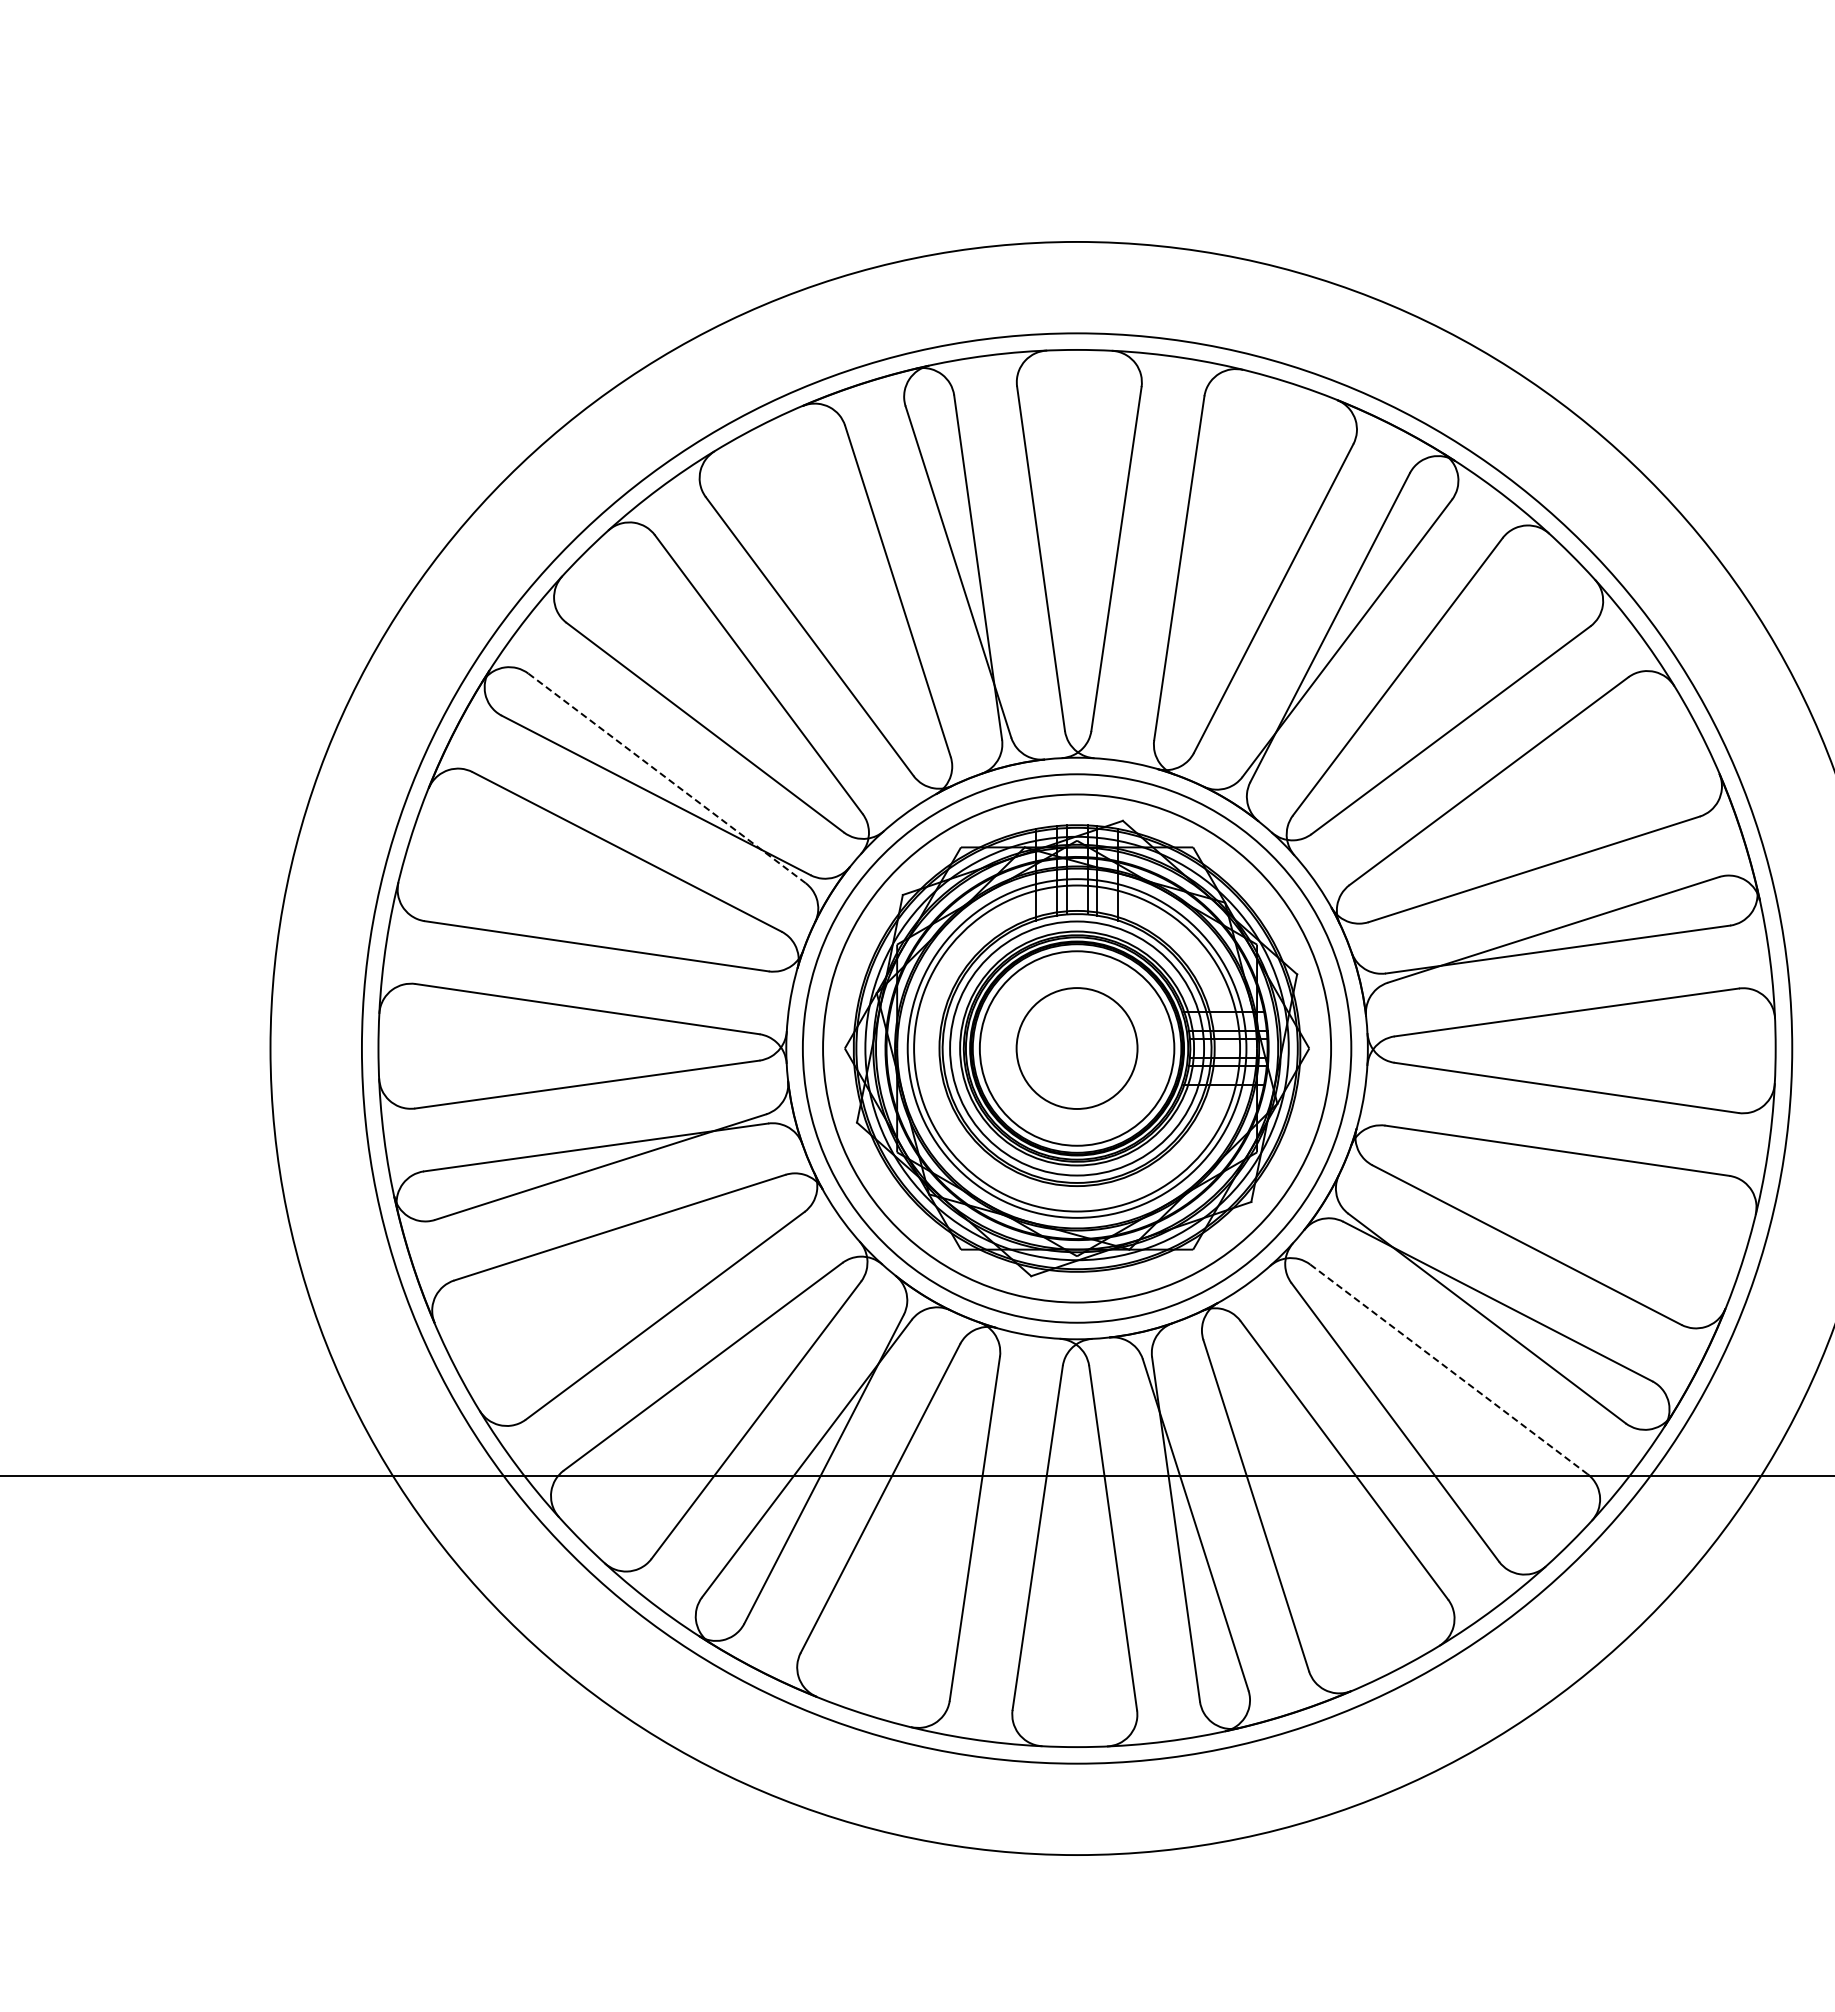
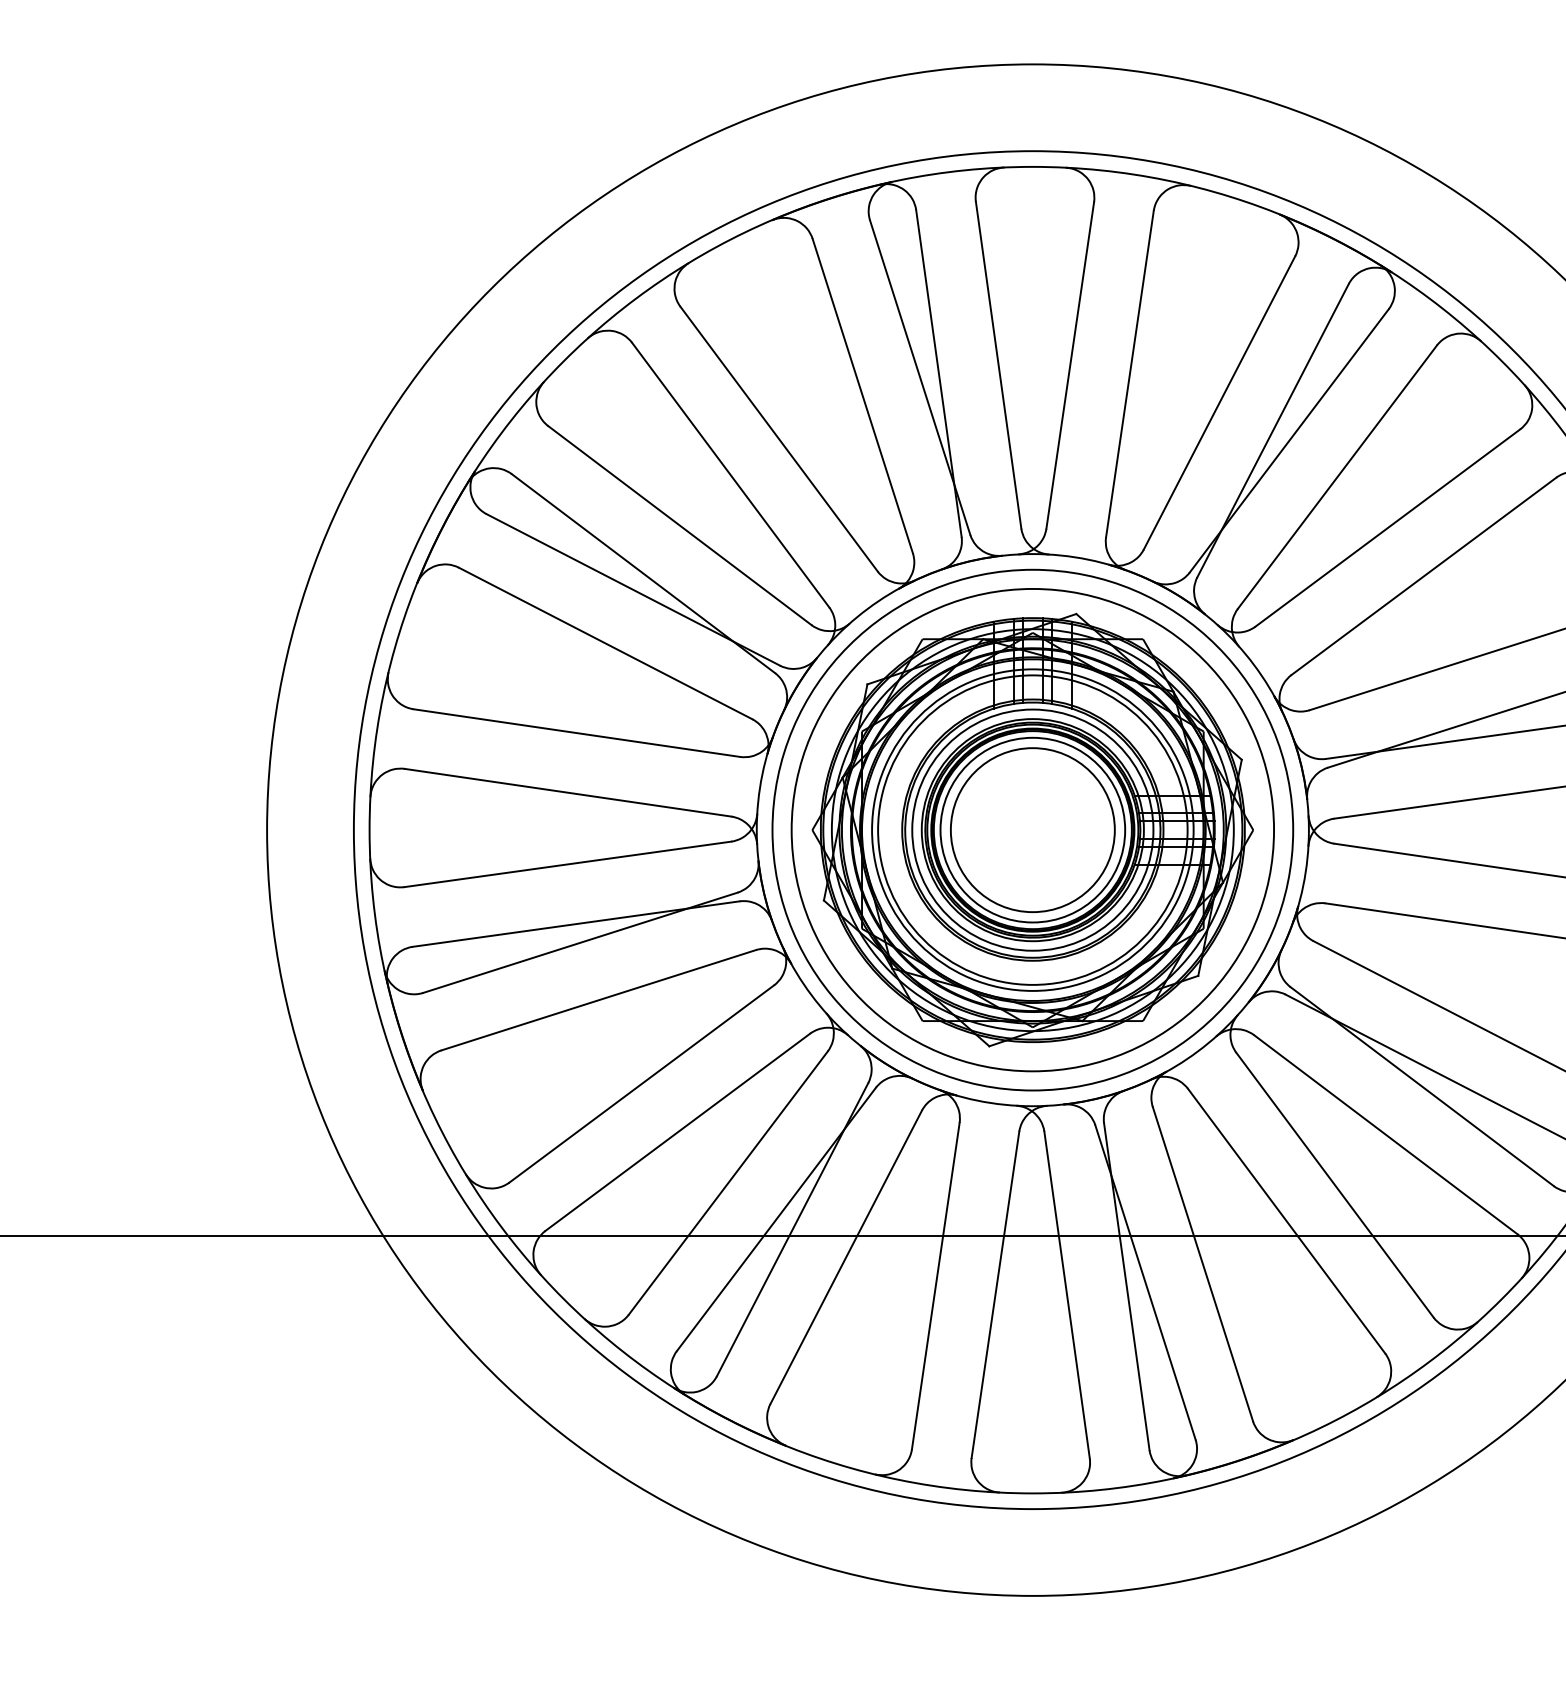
line: (667, 778) -> (643, 573), dashed -> solid
circle: (1076, 1048) -> (1032, 830), size x1.43
line: (1448, 1369) -> (1385, 1134), dashed -> solid

